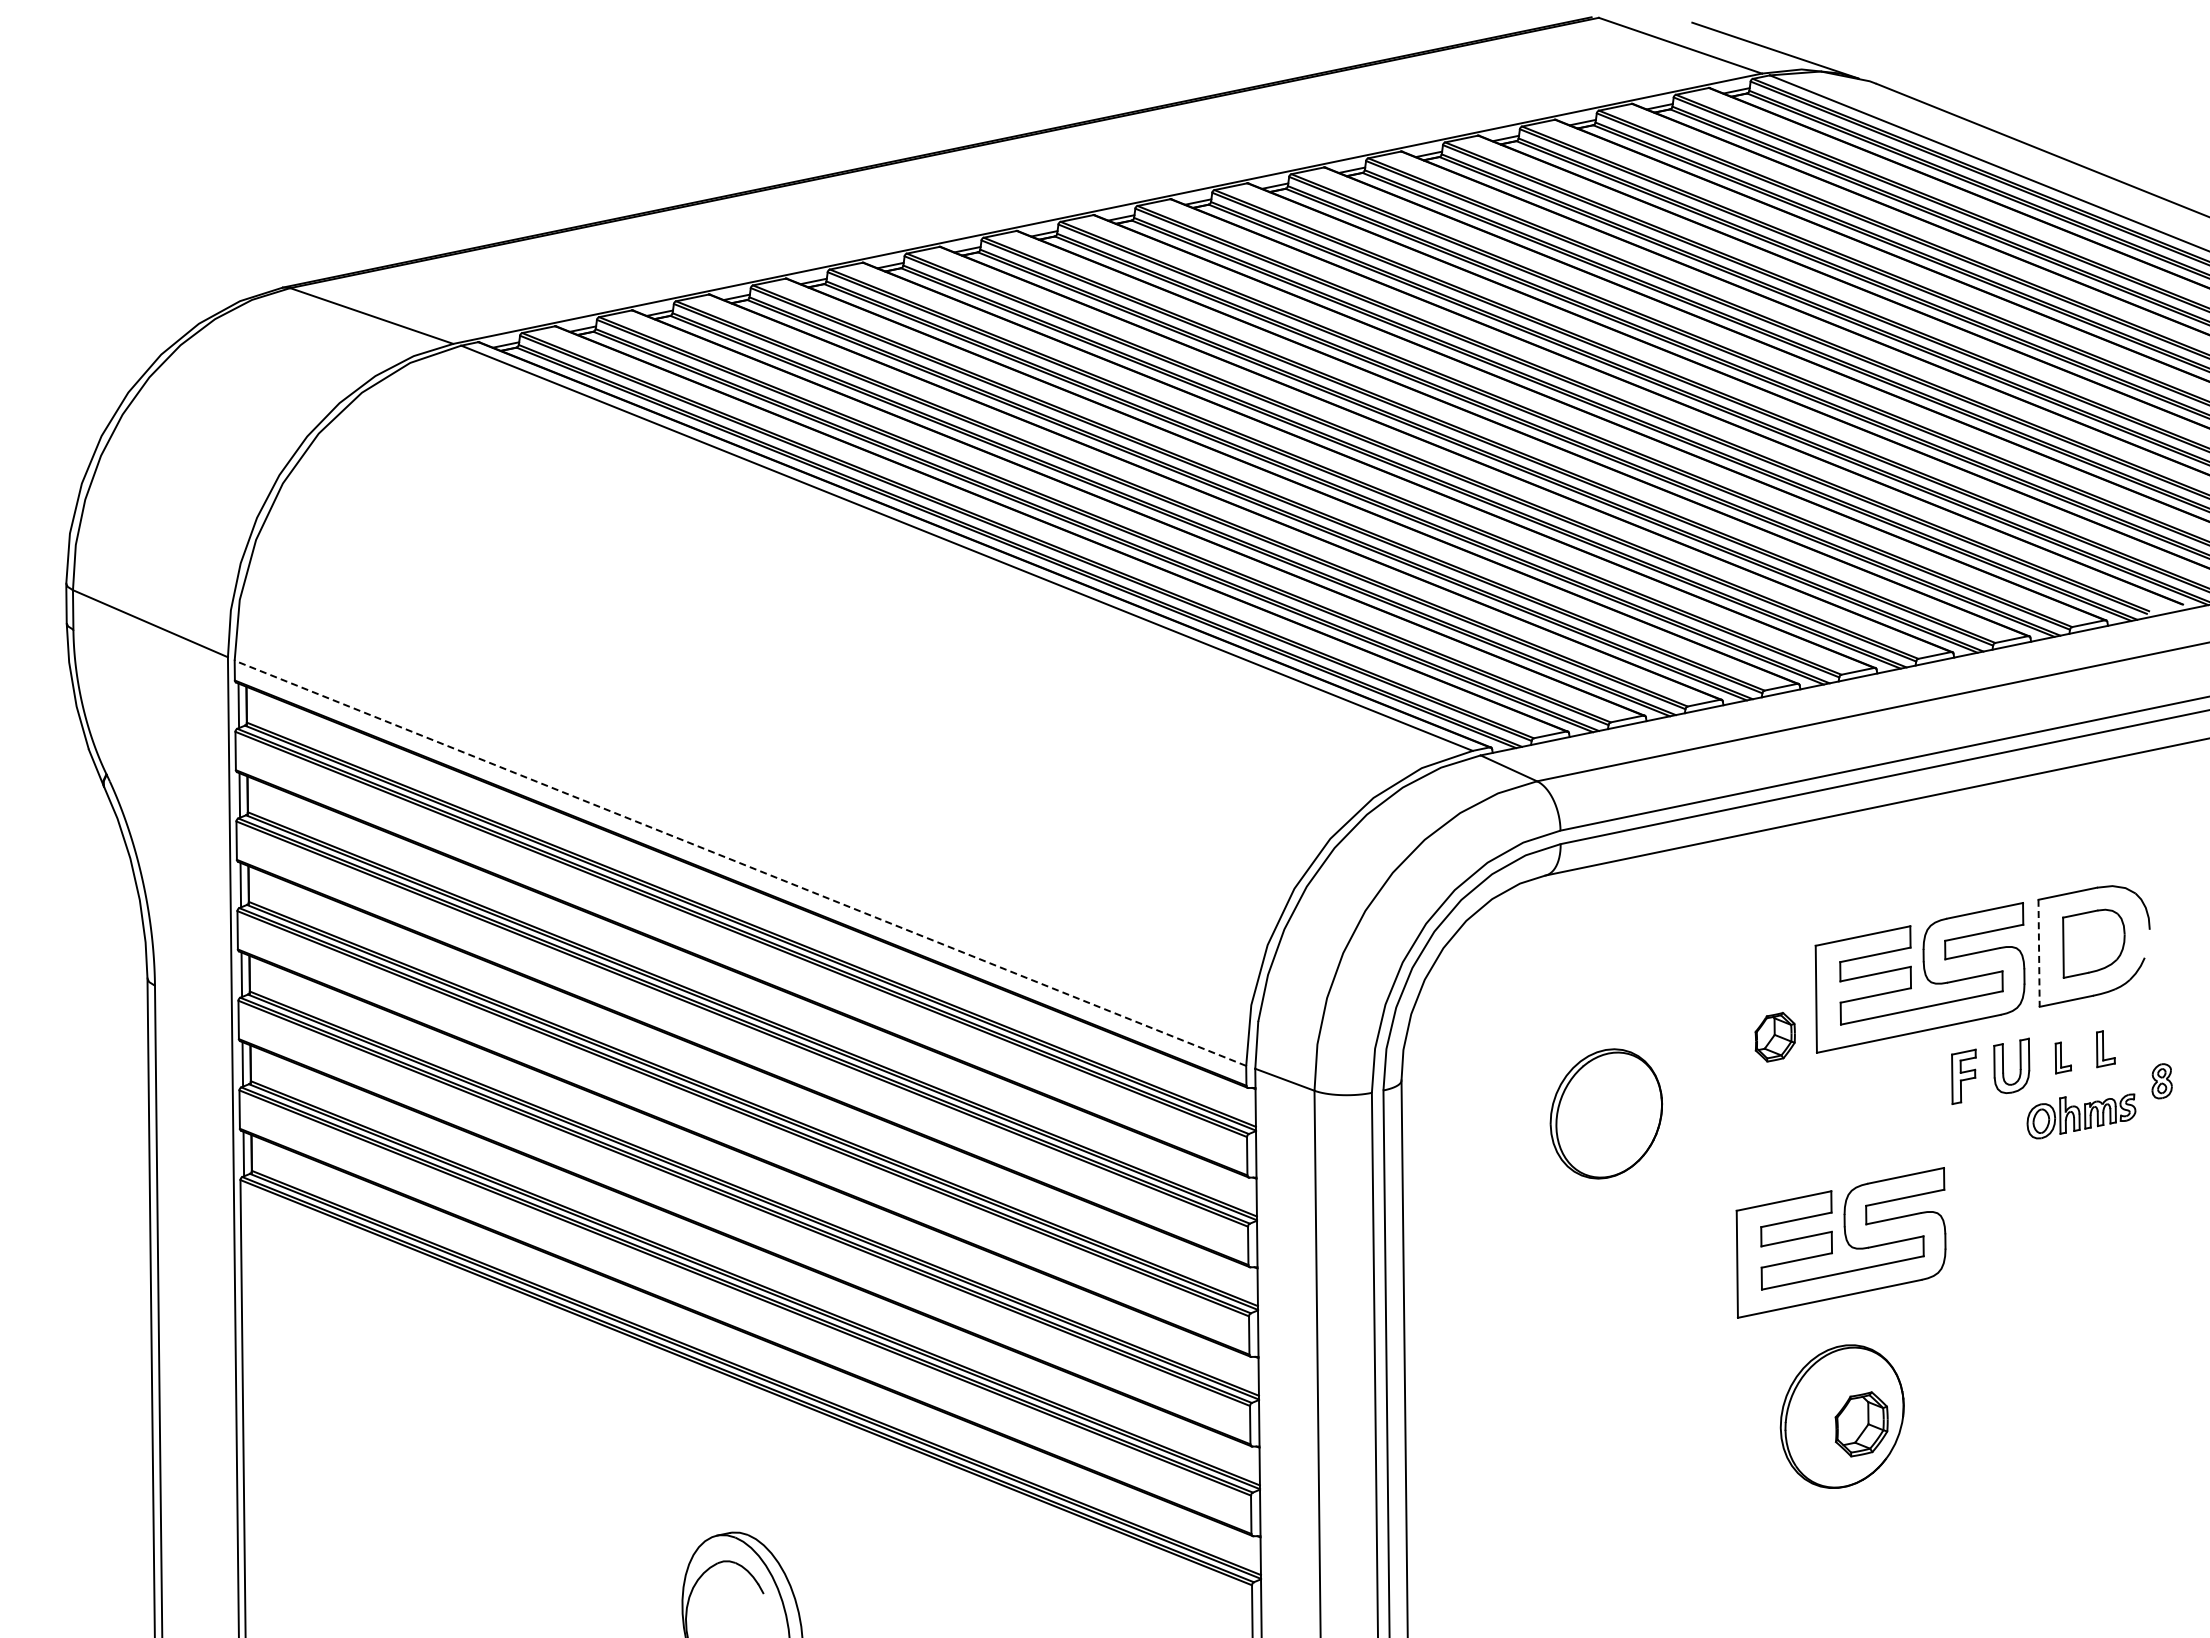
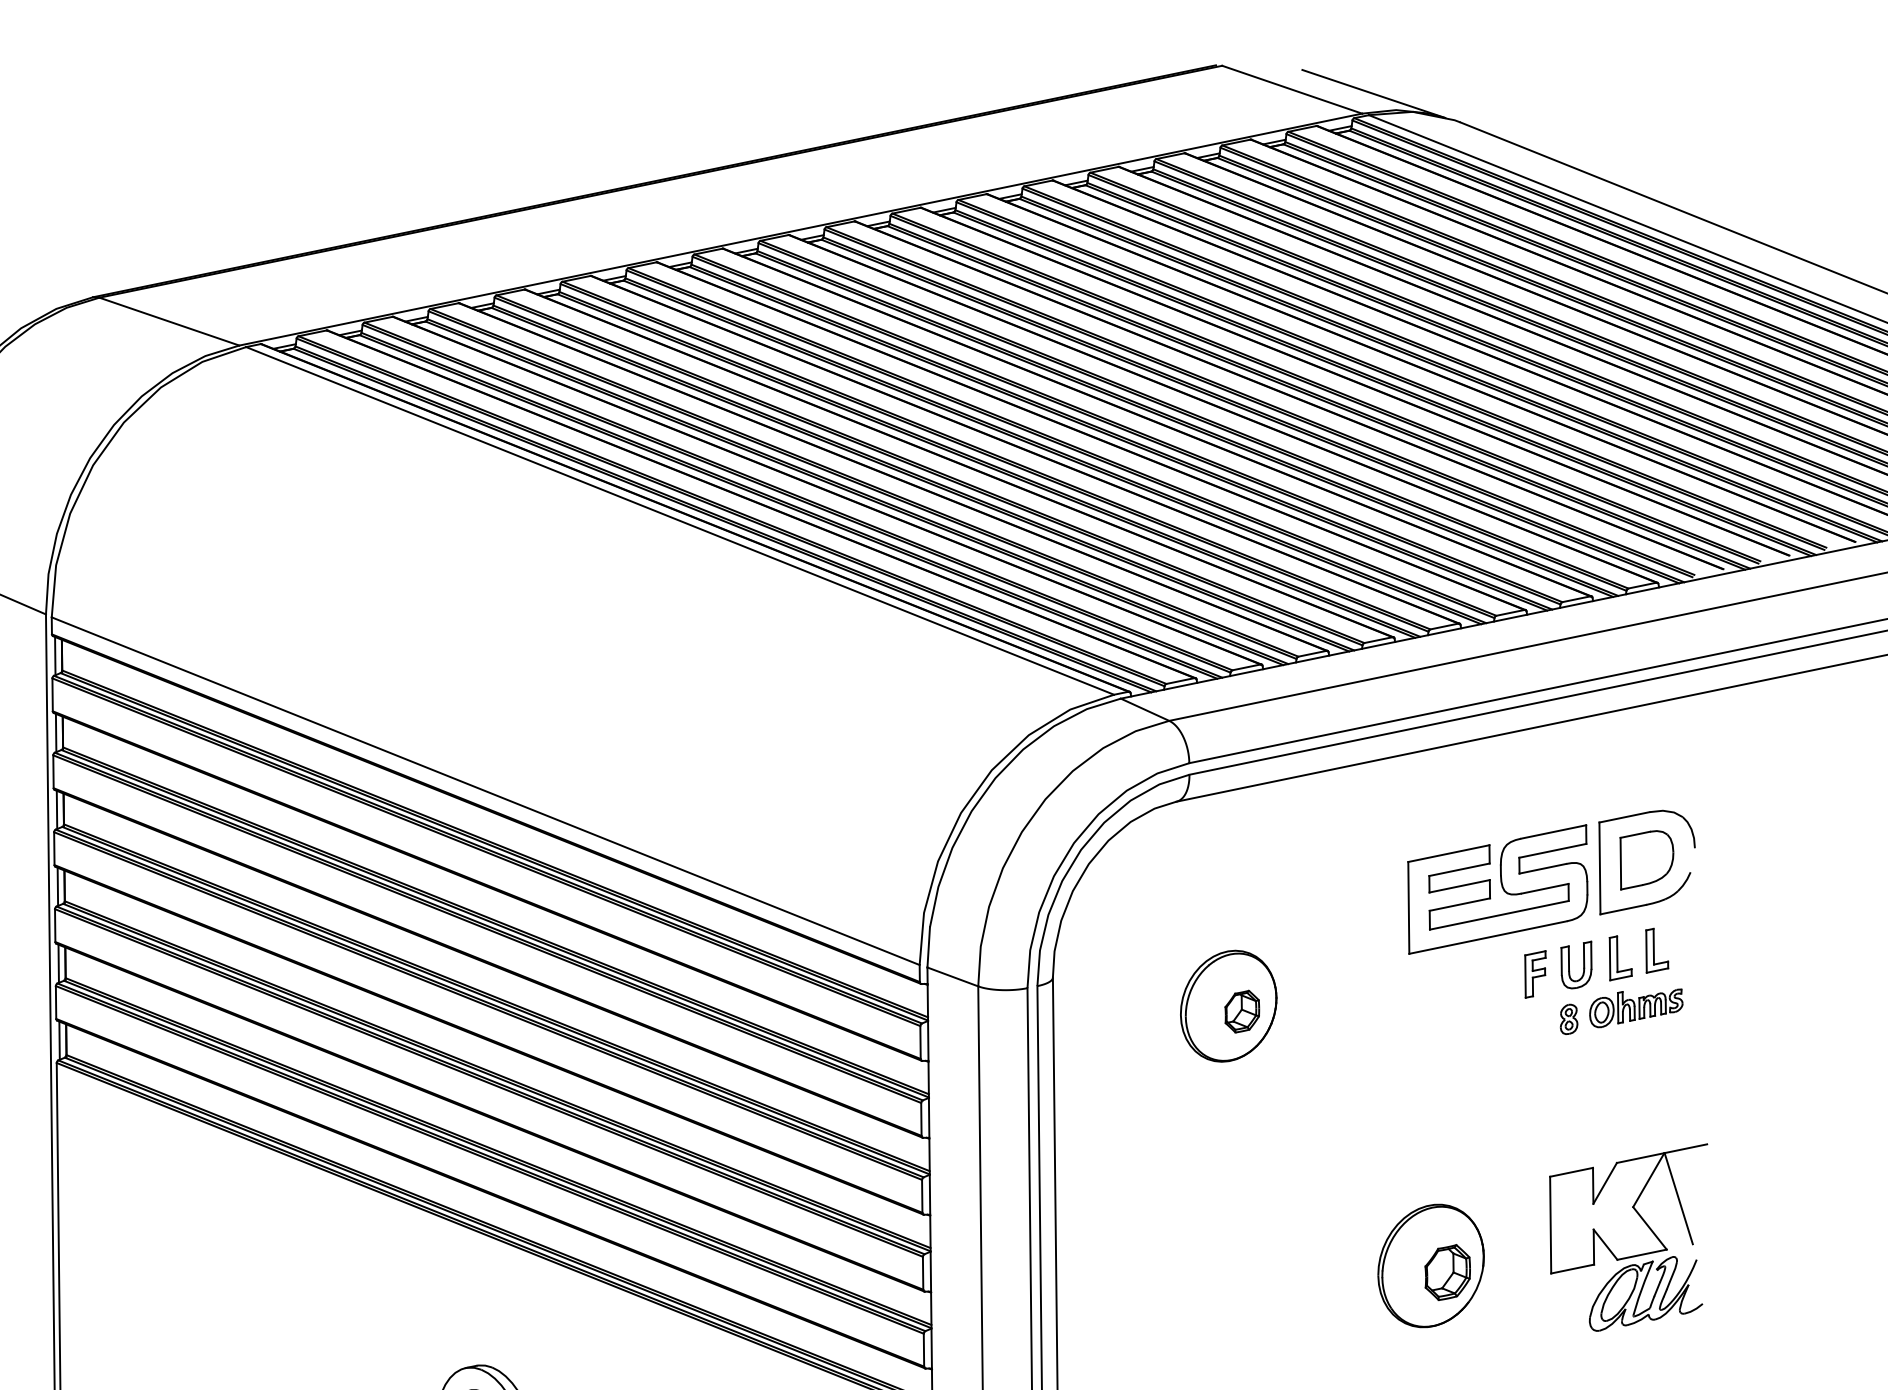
line: (740, 863) -> (485, 791), dashed -> solid
line: (2039, 953) -> (1600, 868), dashed -> solid
part: (1774, 1037) -> (1241, 1011), moved
part: (2105, 1048) -> (1656, 950), size x1.43
part: (2063, 1057) -> (1620, 957), size x1.67
part: (2161, 1081) -> (1568, 1019), moved
part: (1840, 1242) -> (1429, 1116), removed
part: (2072, 1383) -> (1628, 1237), added

